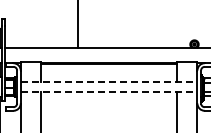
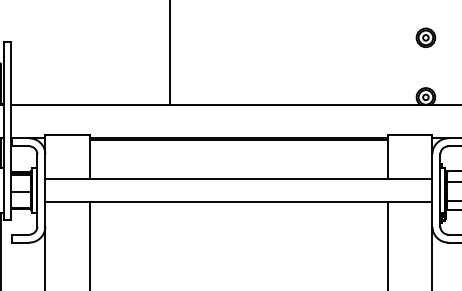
part: (194, 17) -> (425, 38), added
line: (109, 81) -> (239, 178), dashed -> solid
line: (109, 92) -> (239, 202), dashed -> solid

